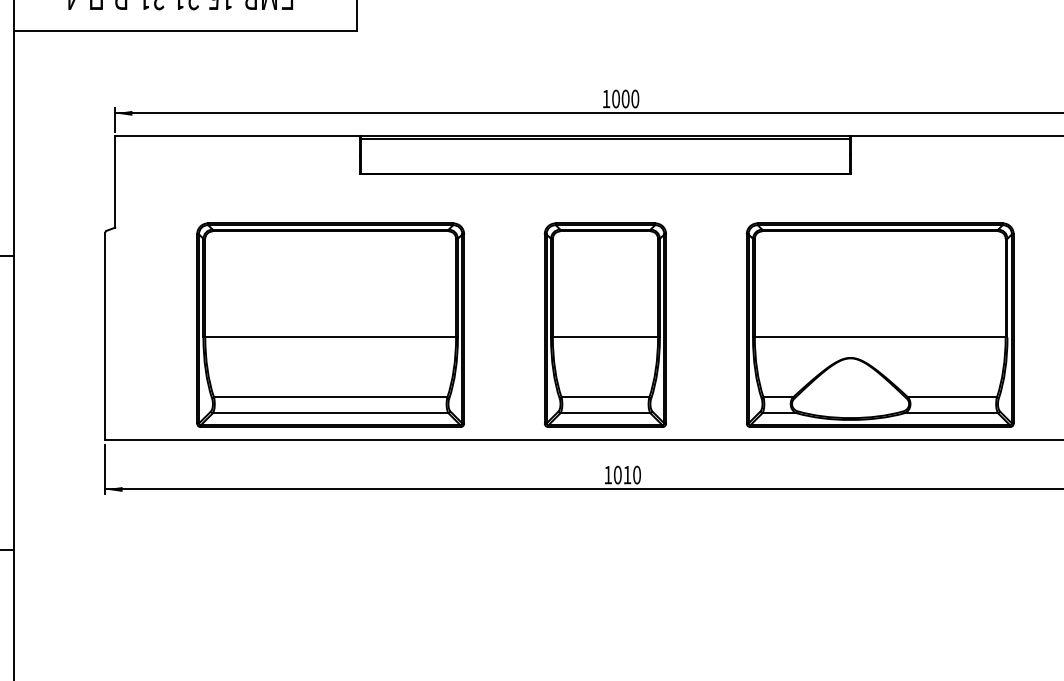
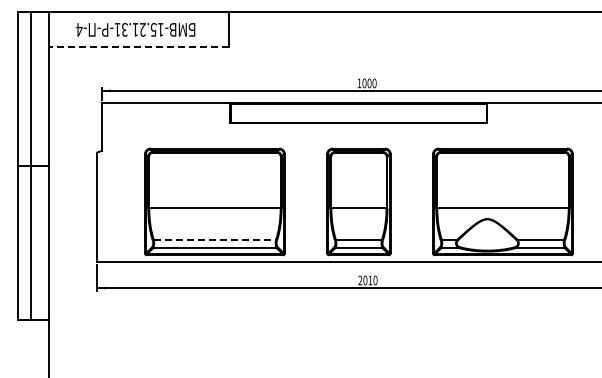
line: (184, 30) -> (138, 47), solid -> dashed
line: (331, 396) -> (215, 239), solid -> dashed
text: (608, 475) -> (360, 280), 1010 -> 2010

